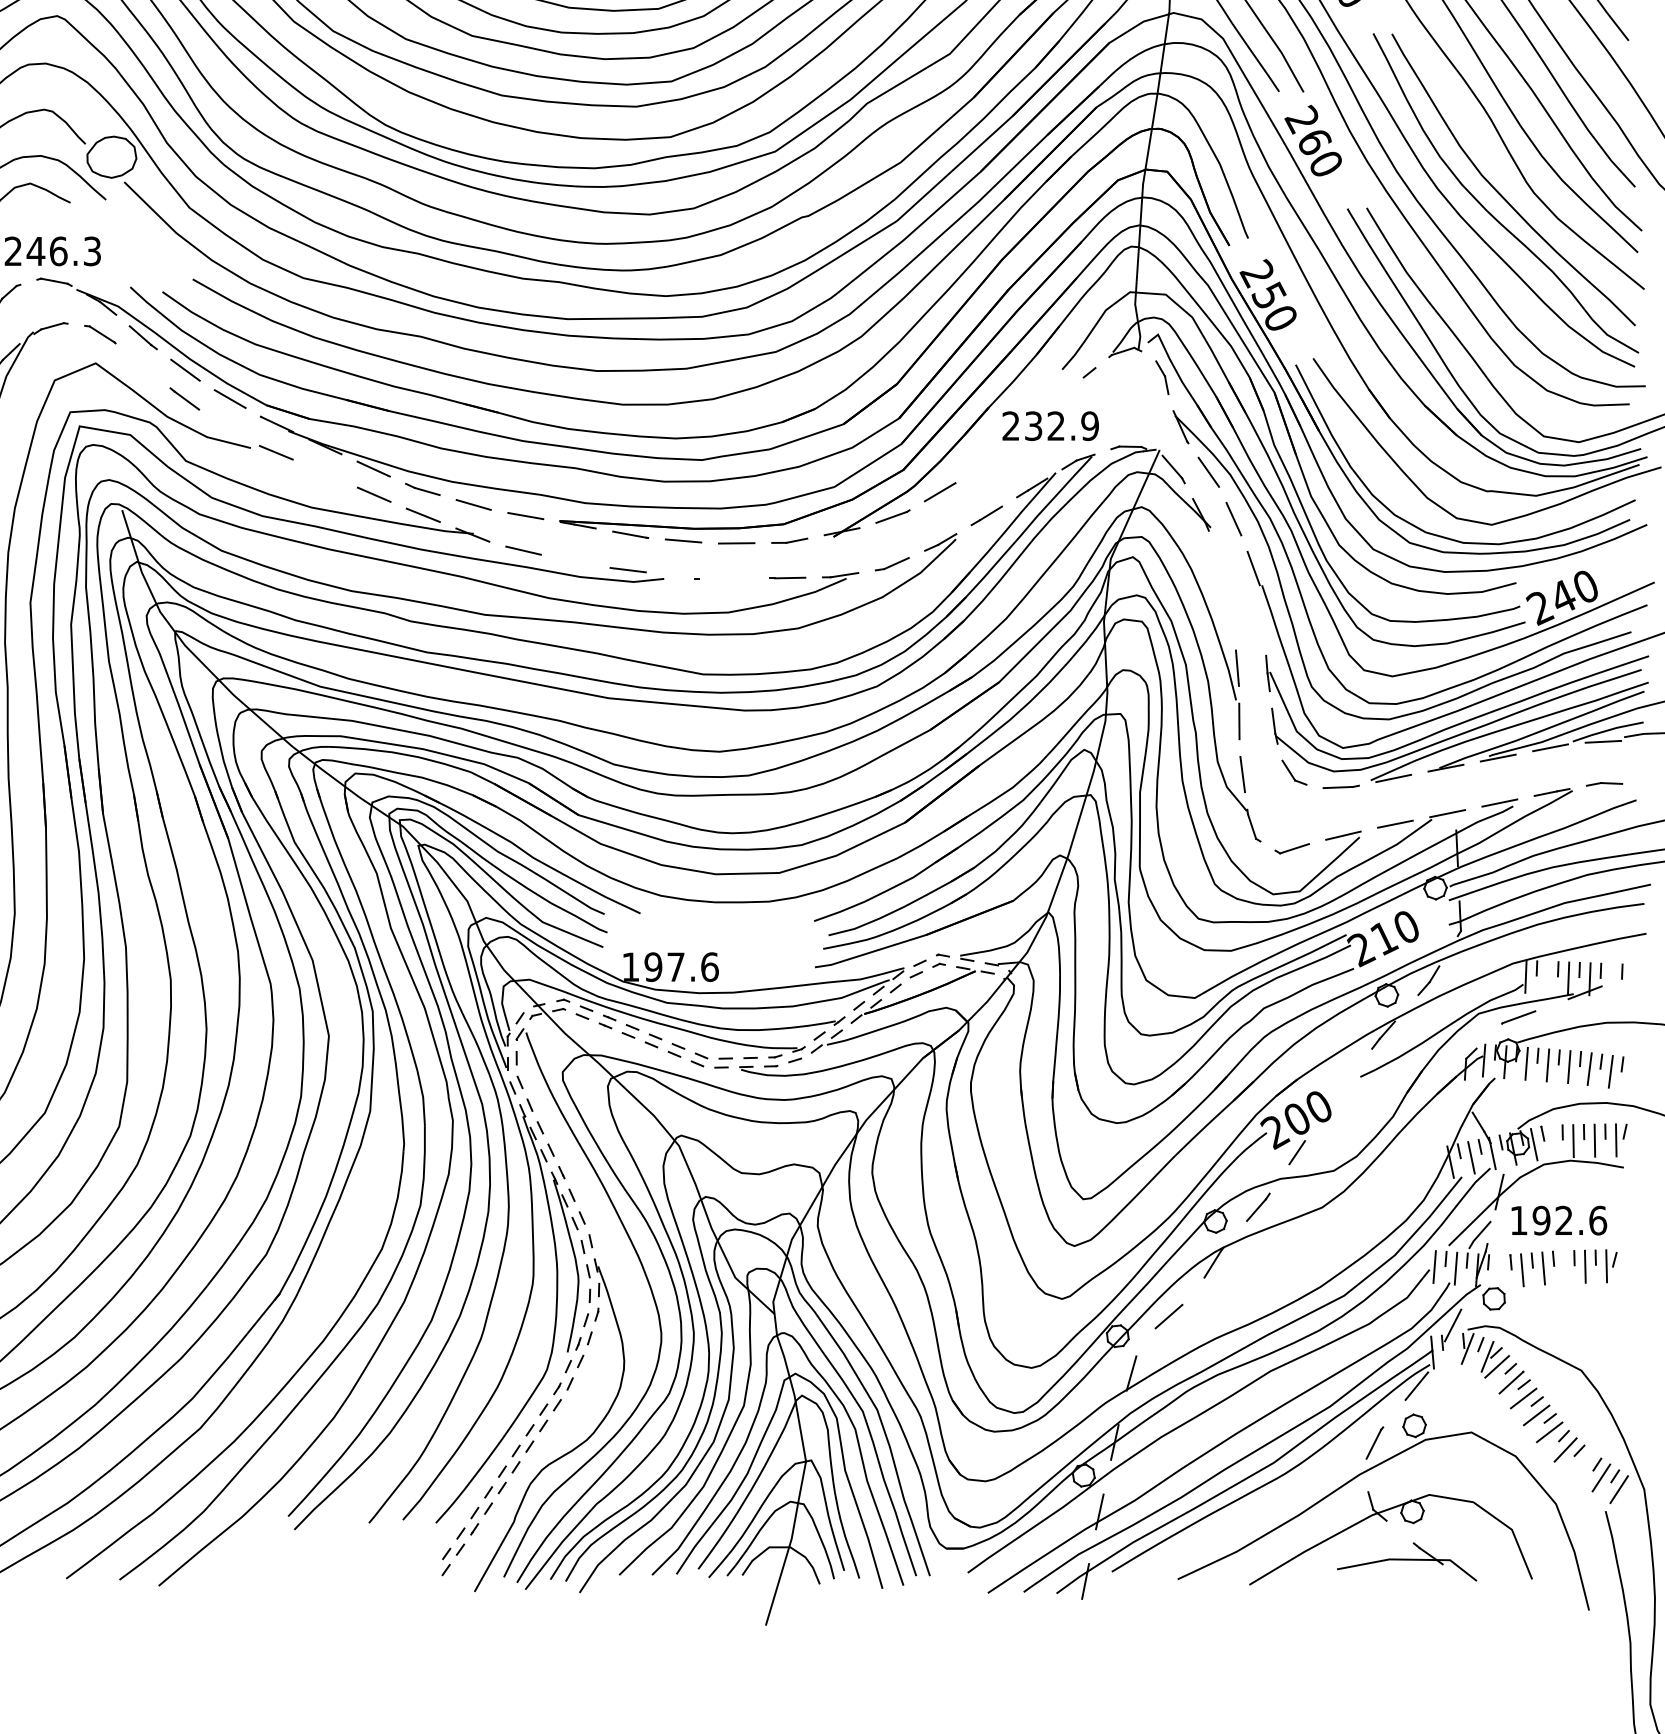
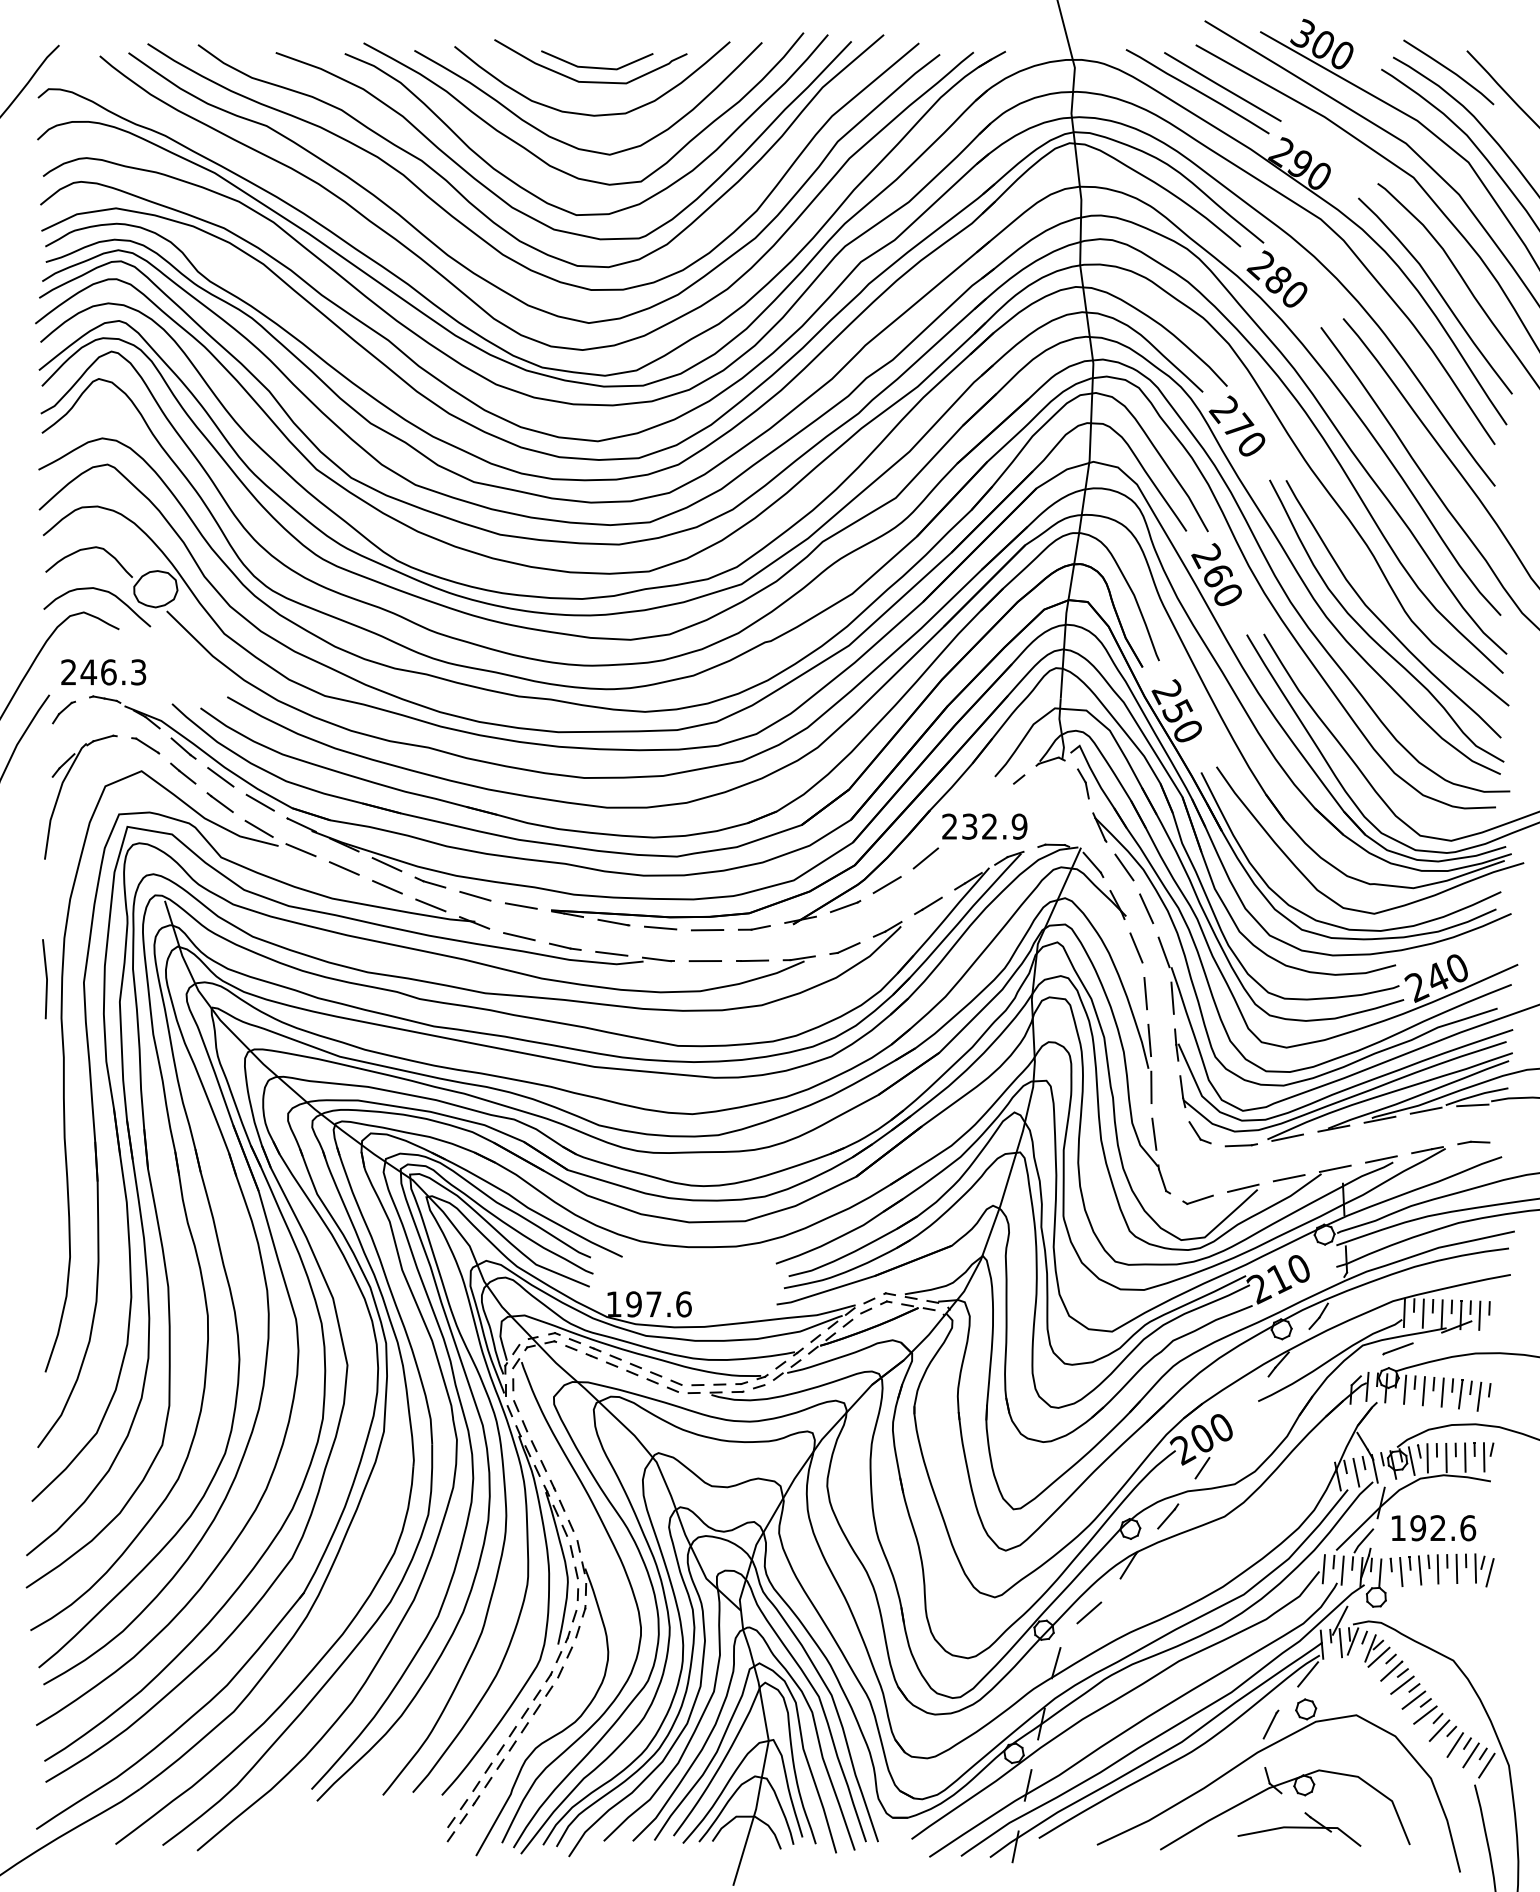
line: (143, 365) -> (183, 773), added
line: (228, 428) -> (258, 828), added
line: (983, 462) -> (925, 858), added
line: (324, 473) -> (343, 868), added
line: (575, 561) -> (565, 946), added
line: (1222, 562) -> (1136, 947), added
line: (678, 576) -> (656, 959), added
line: (734, 578) -> (705, 961), added
line: (1232, 615) -> (1145, 993), added
line: (1263, 619) -> (1172, 997), added
line: (1546, 977) -> (1422, 1313), added
line: (1610, 979) -> (1479, 1315), added
line: (1552, 1141) -> (1427, 1458), added
line: (1563, 1267) -> (1437, 1569), added
line: (1622, 1270) -> (1489, 1572), added
line: (1498, 1271) -> (1380, 1573), added
line: (1453, 1351) -> (1340, 1643), added
line: (1583, 1465) -> (1455, 1744), added

